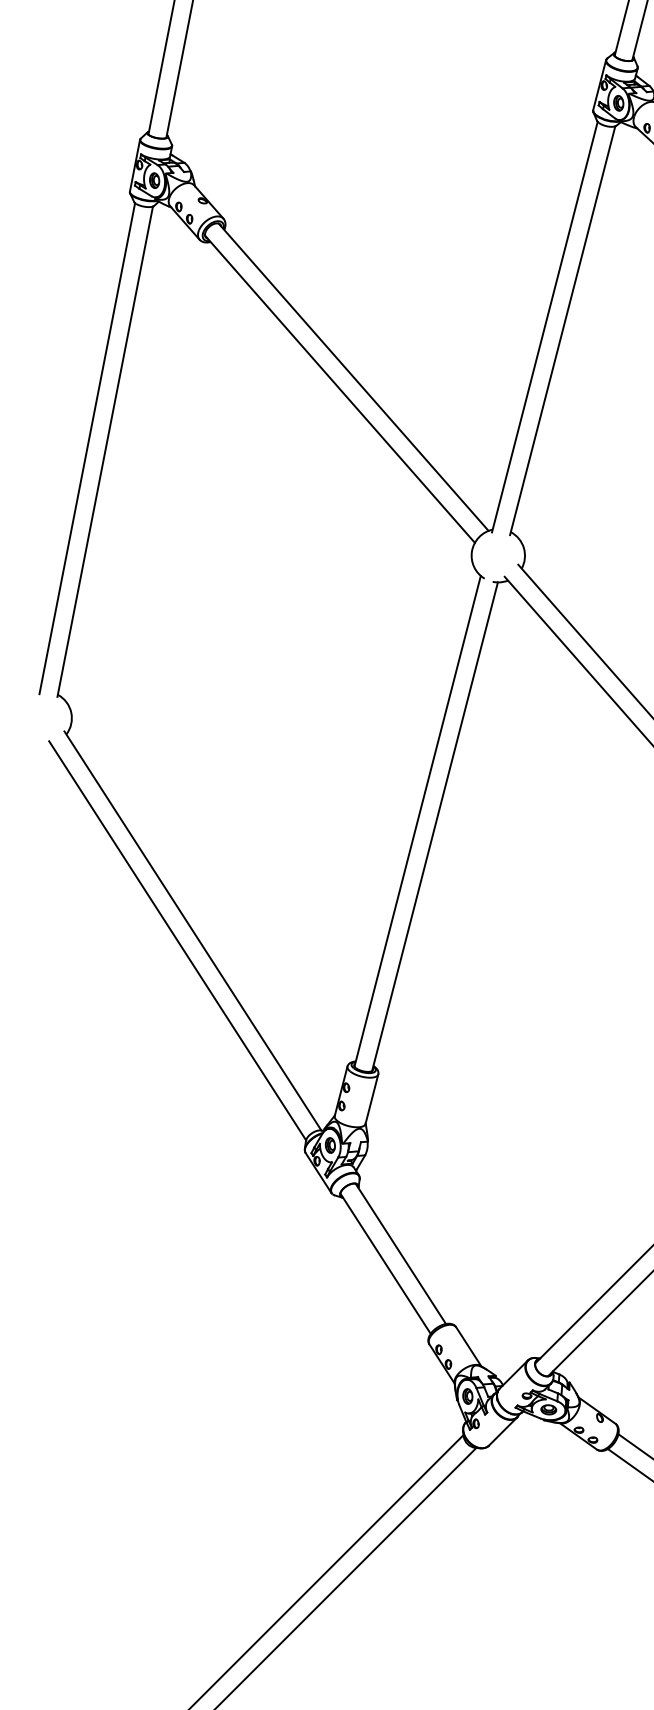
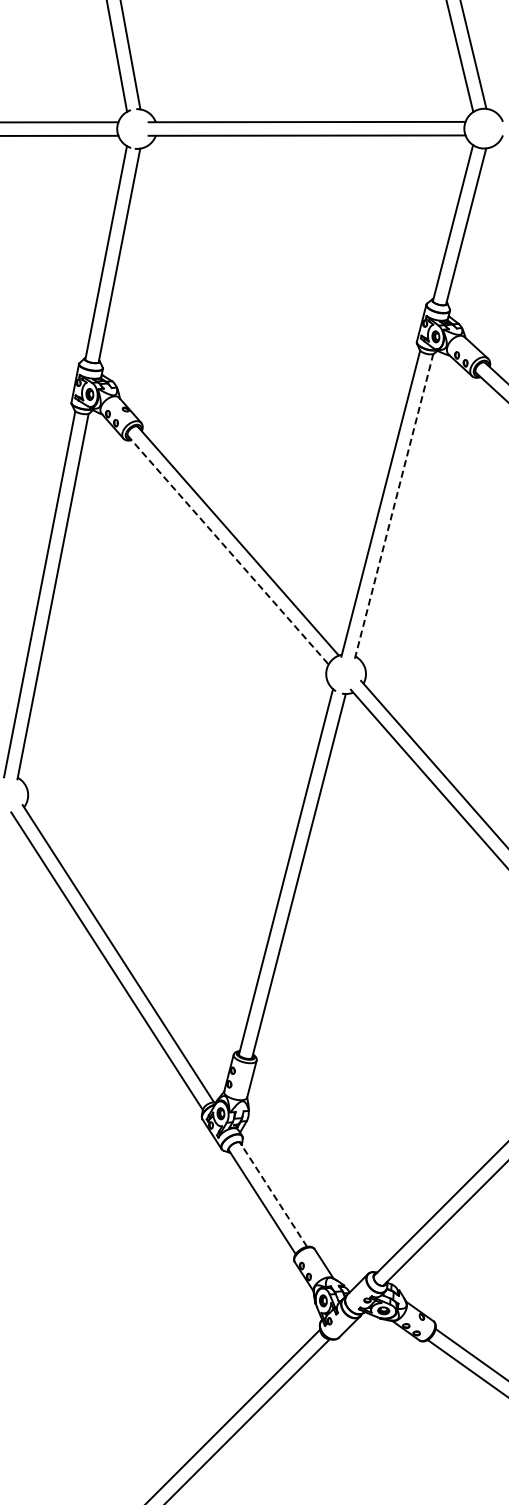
line: (563, 329) -> (394, 505), solid -> dashed
line: (340, 389) -> (228, 550), solid -> dashed
line: (400, 1253) -> (273, 1194), solid -> dashed

